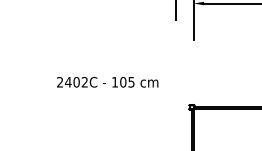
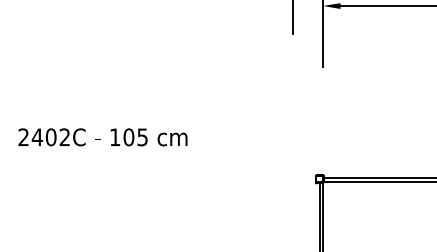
text: (107, 82) -> (102, 137), moved

